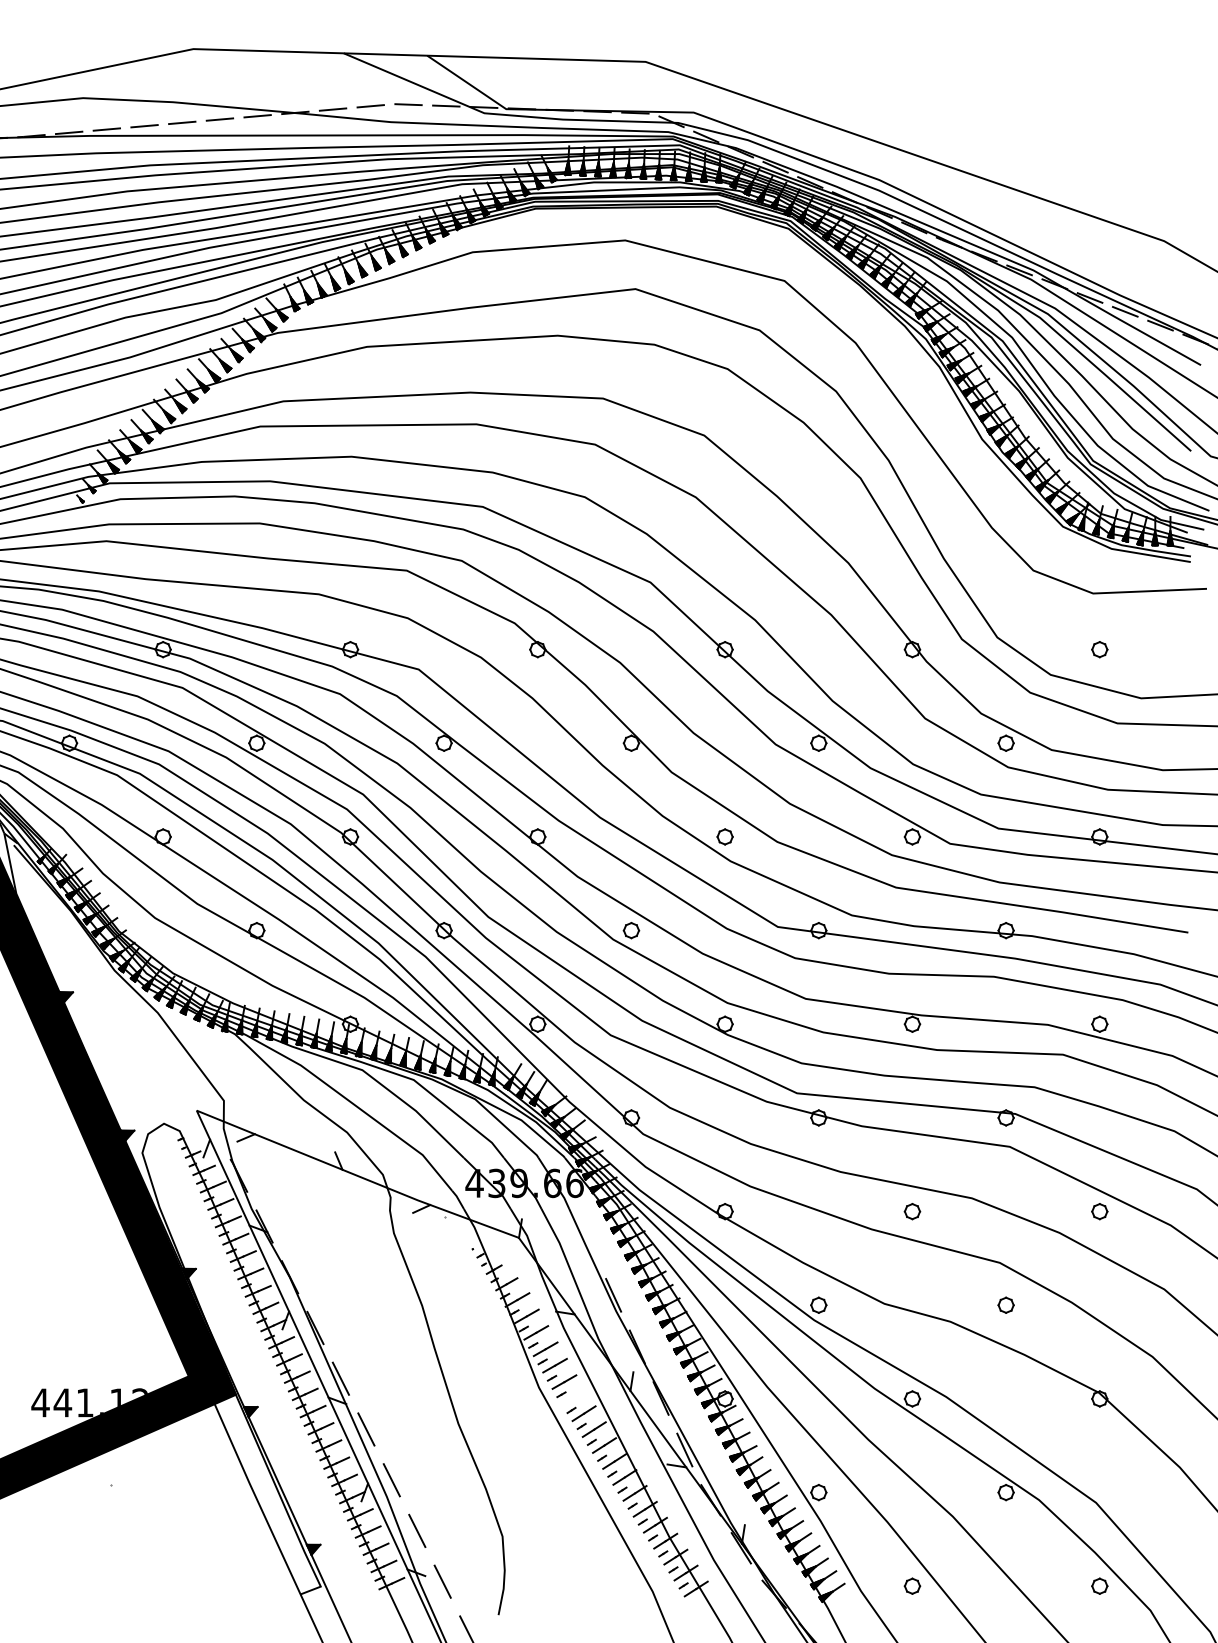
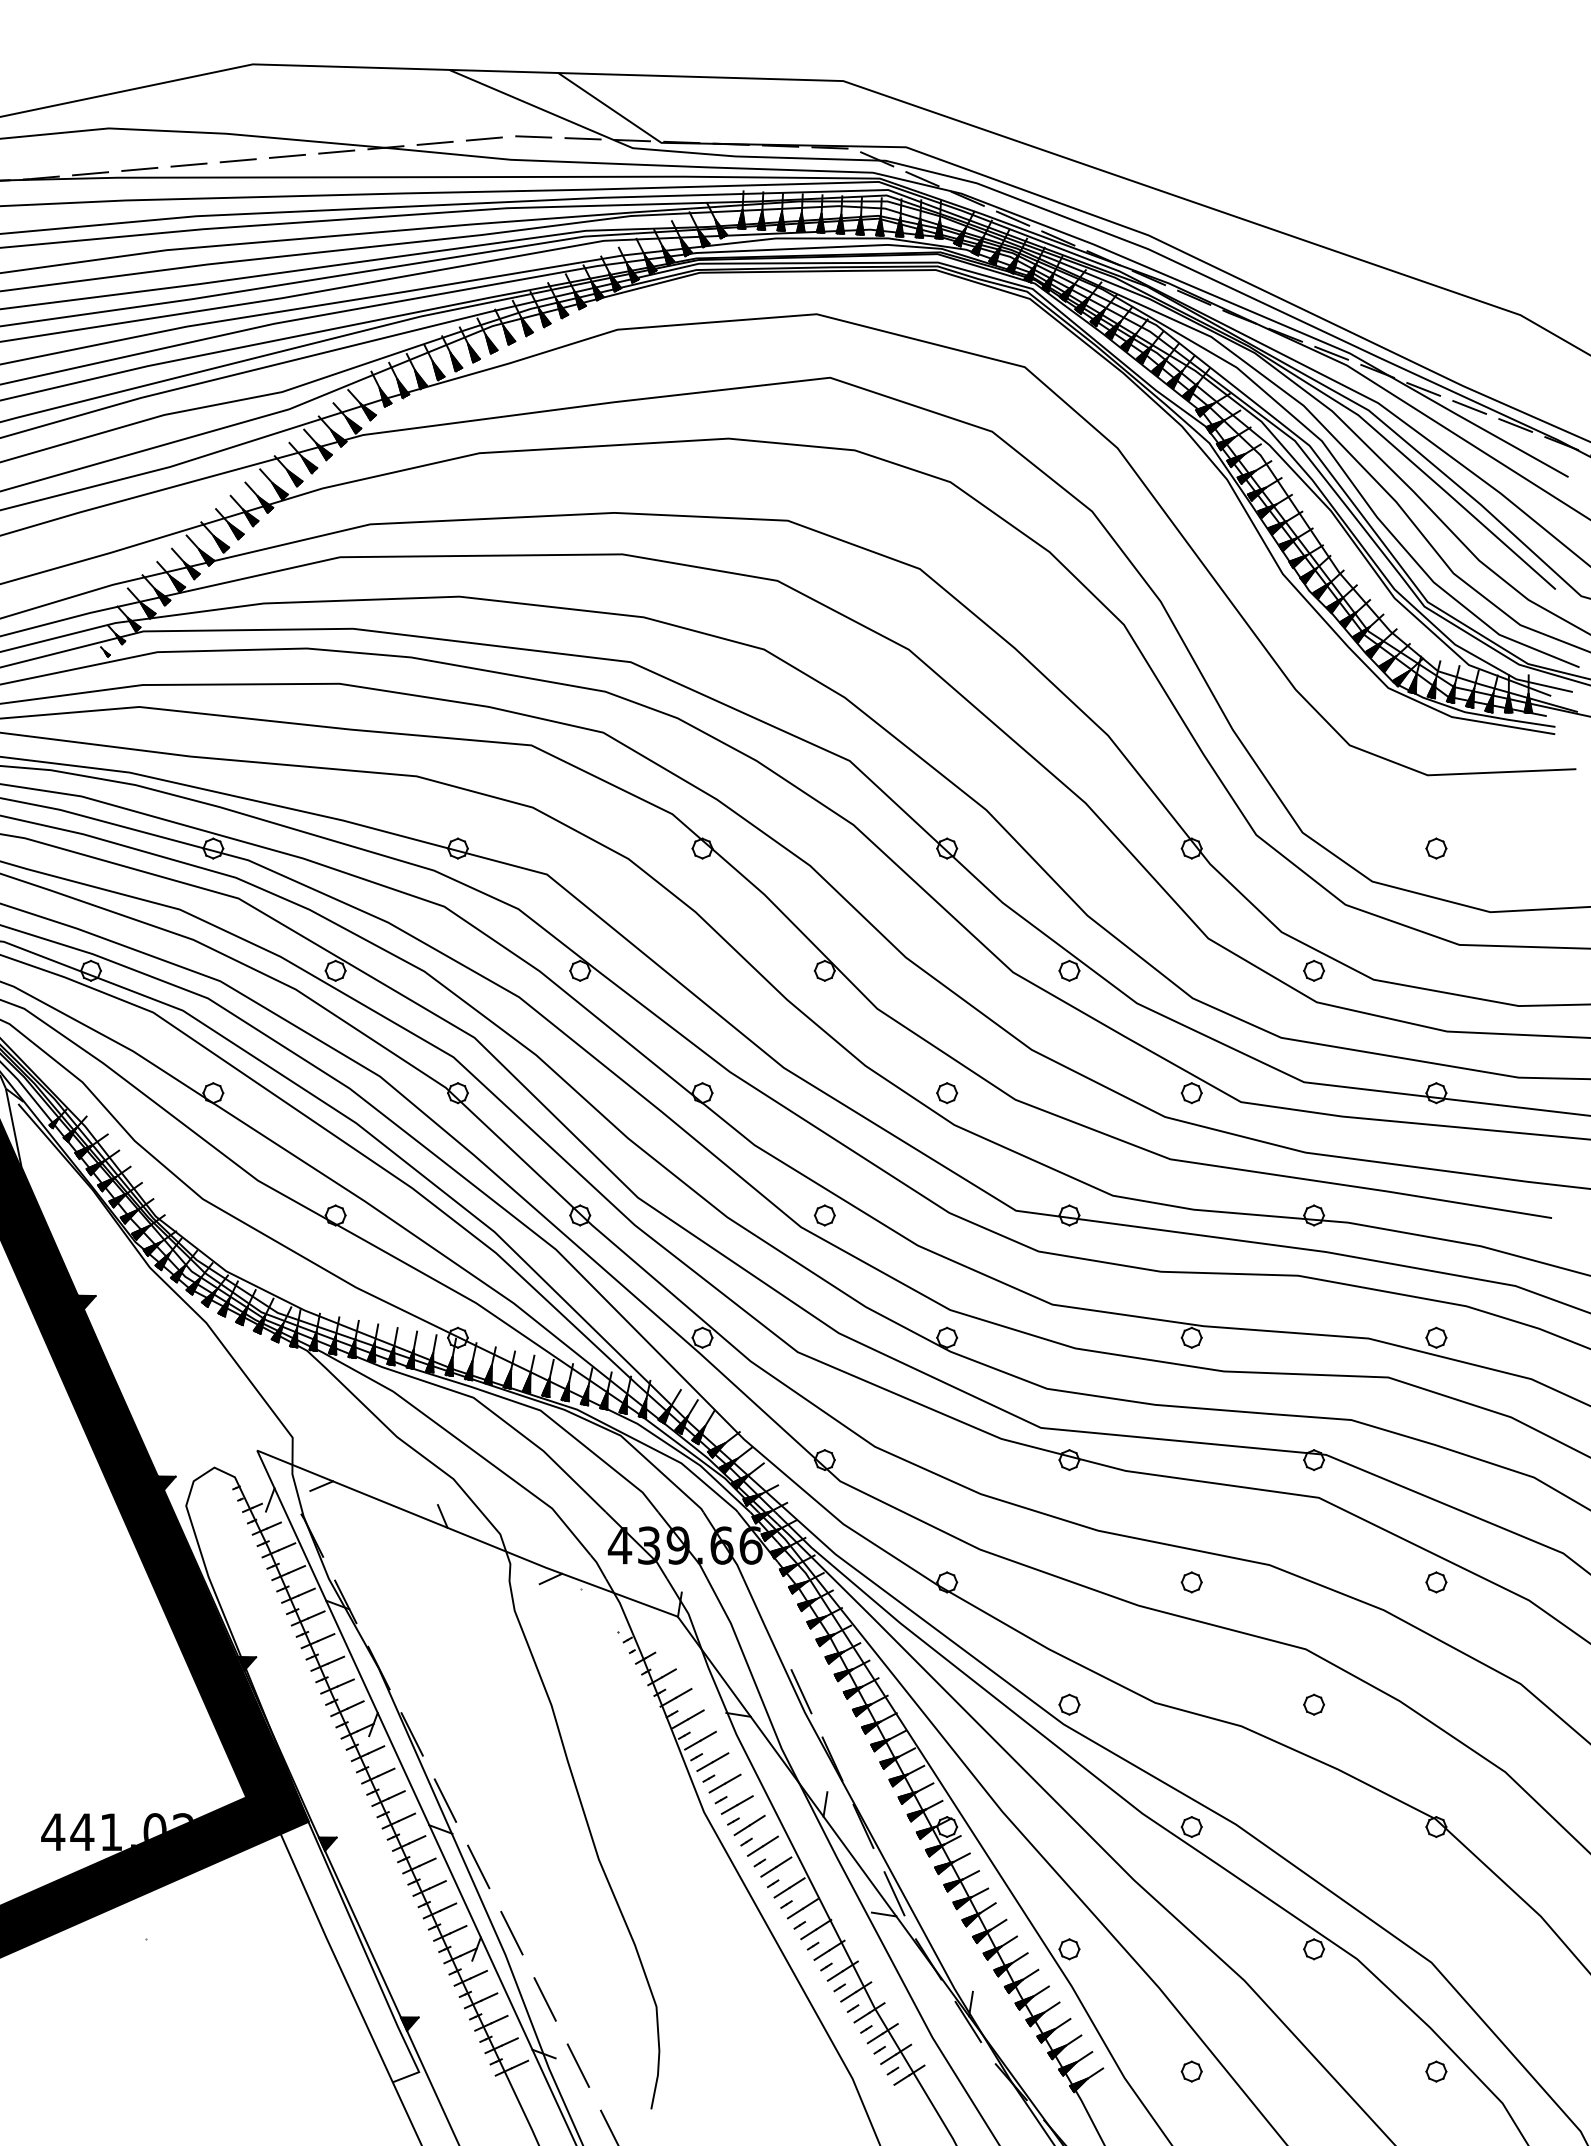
line: (573, 1397) -> (749, 1825), added
text: (118, 1398) -> (154, 1826), 441.12 -> 441.02

